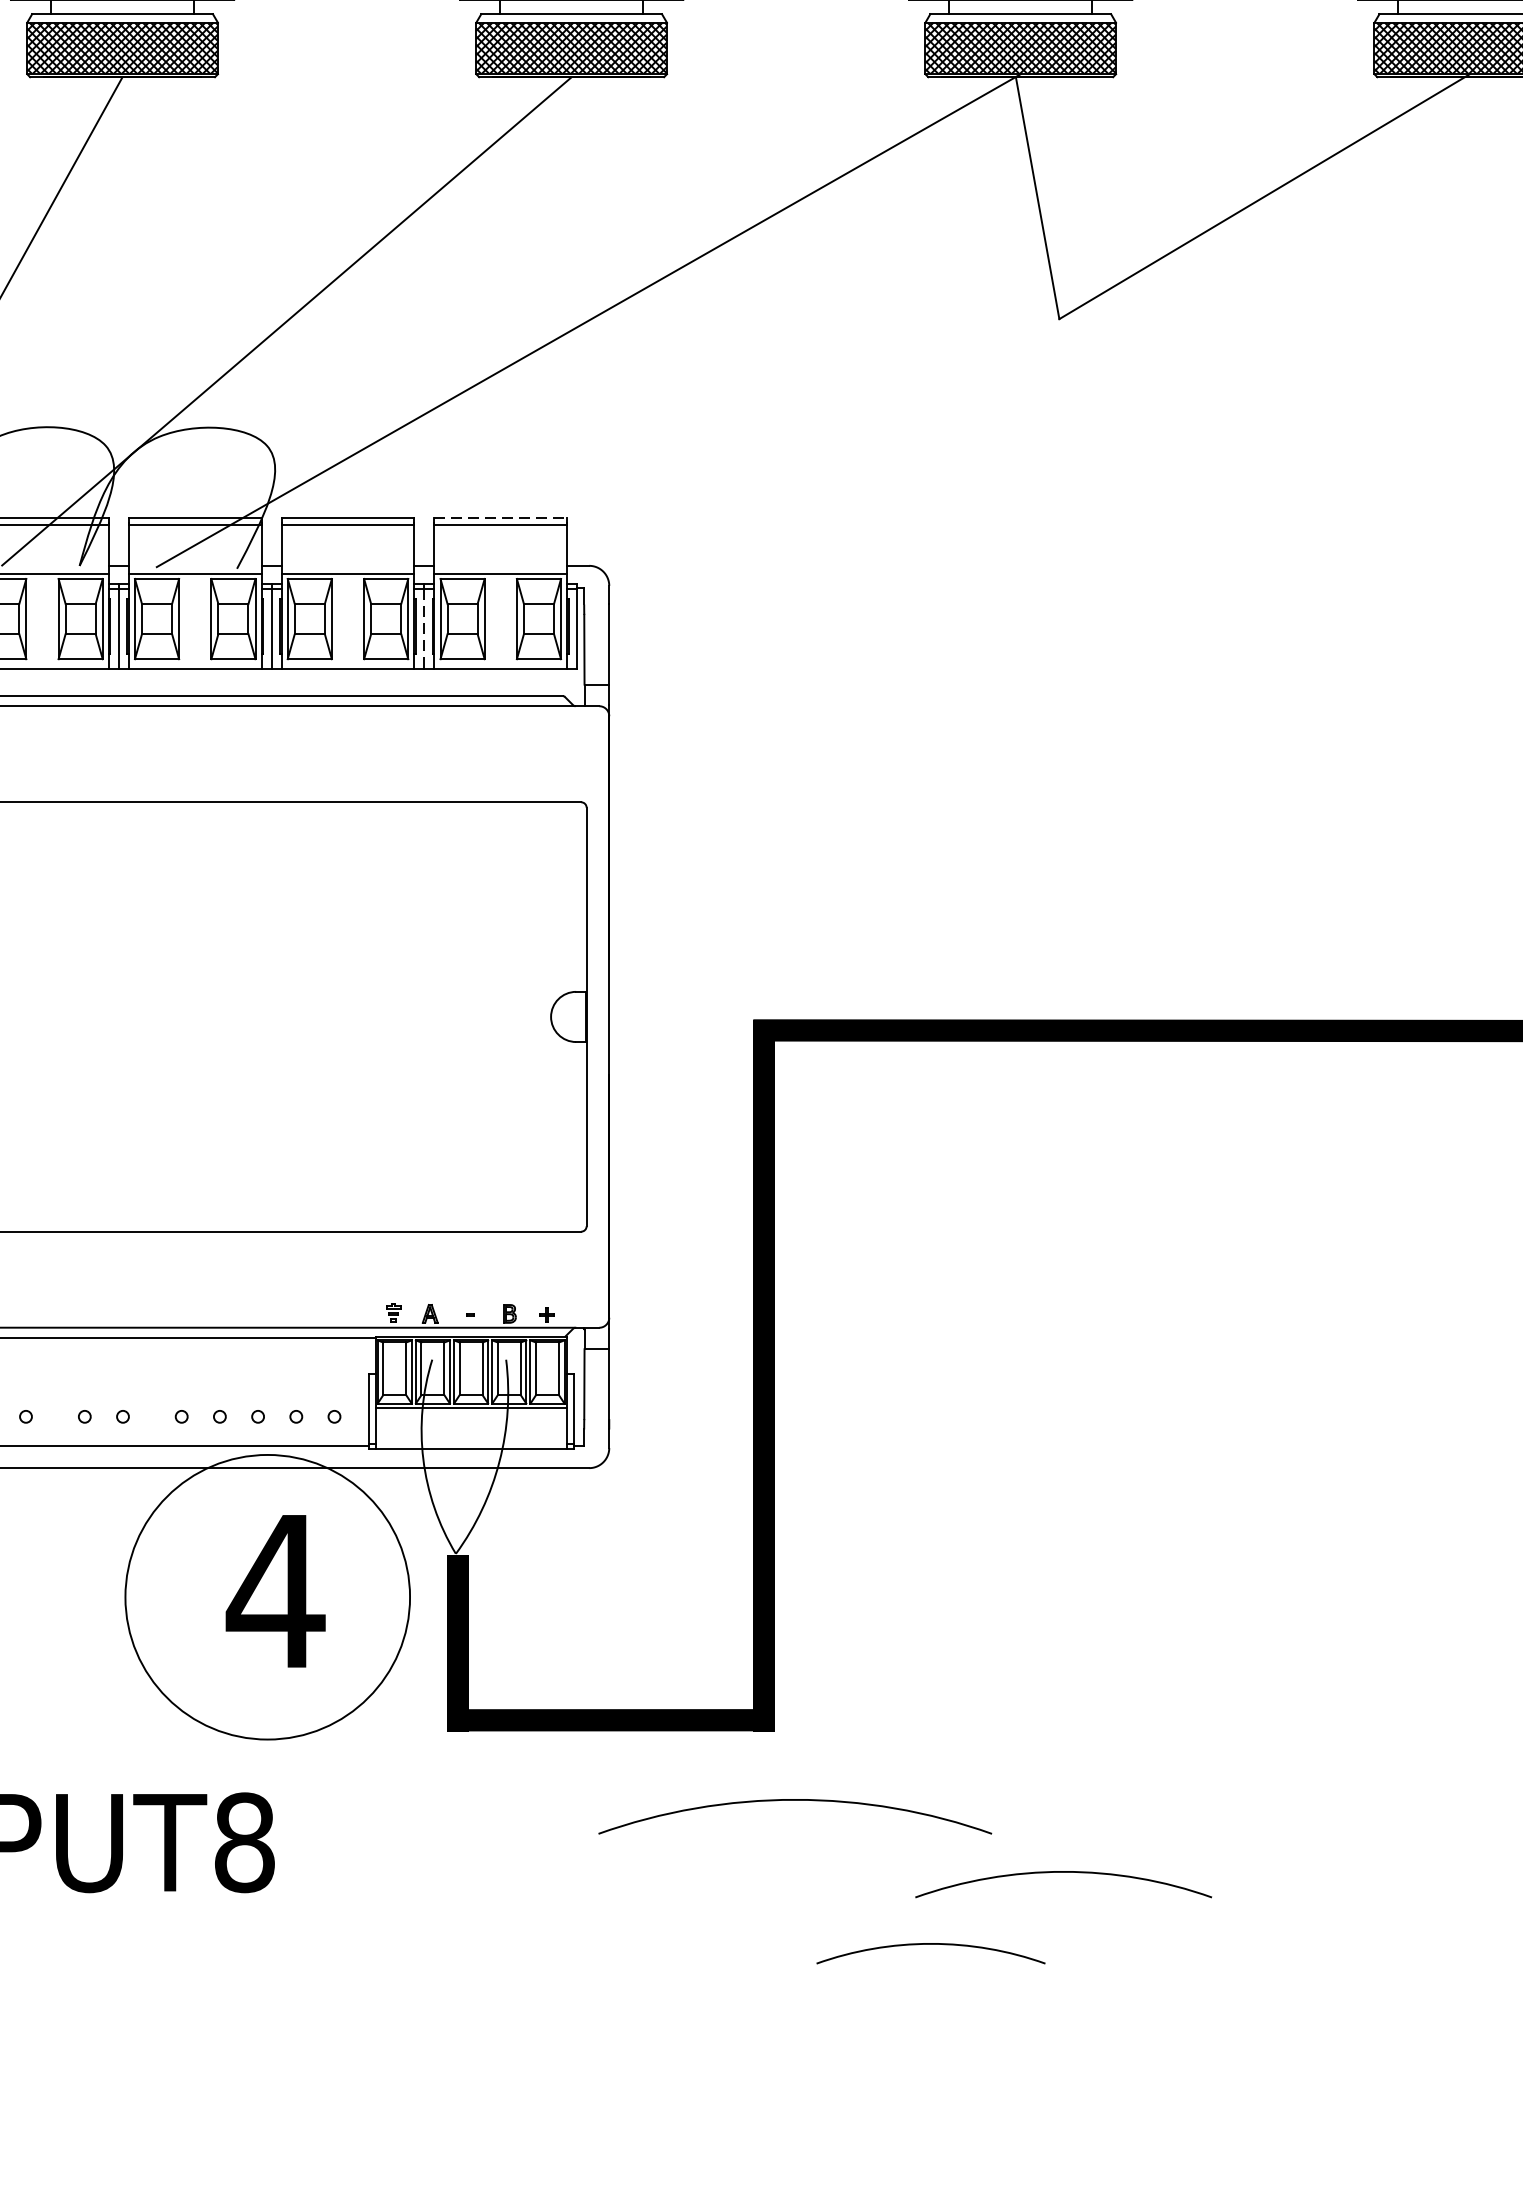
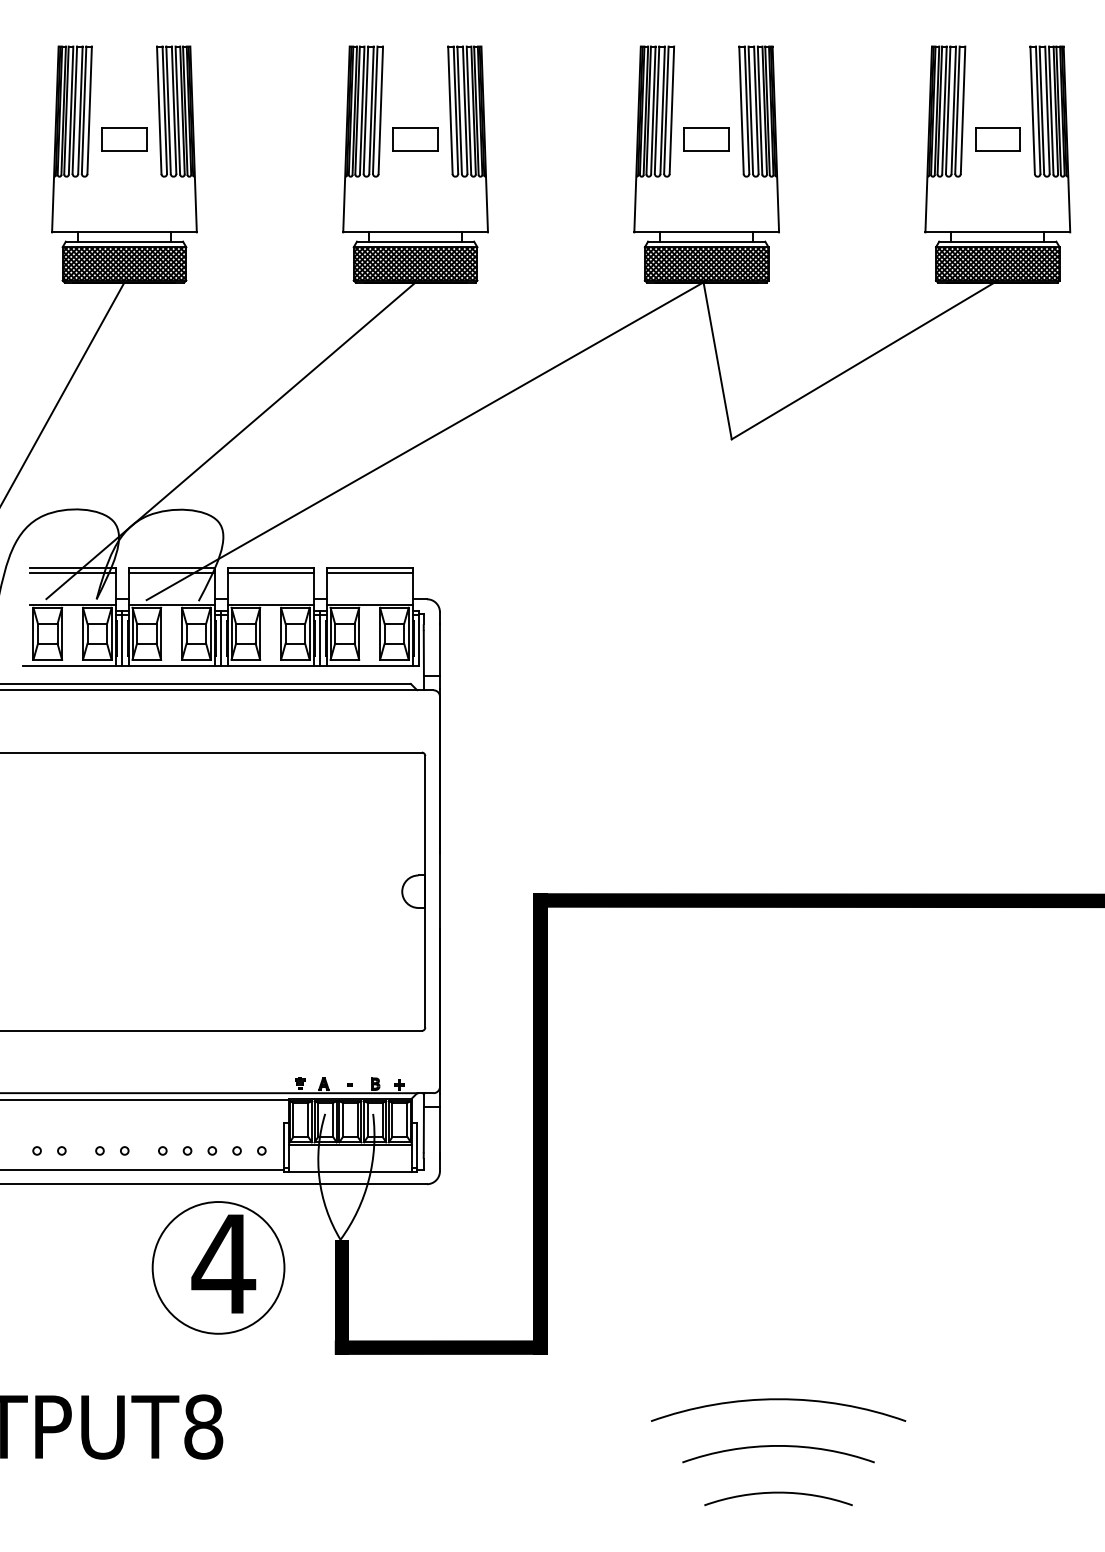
line: (502, 518) -> (370, 568), dashed -> solid
line: (424, 629) -> (320, 640), dashed -> solid
circle: (267, 1596) -> (218, 1267), size x0.71
arc: (795, 1801) -> (778, 1400), moved
arc: (1063, 1872) -> (778, 1446), moved
arc: (930, 1945) -> (778, 1493), moved

